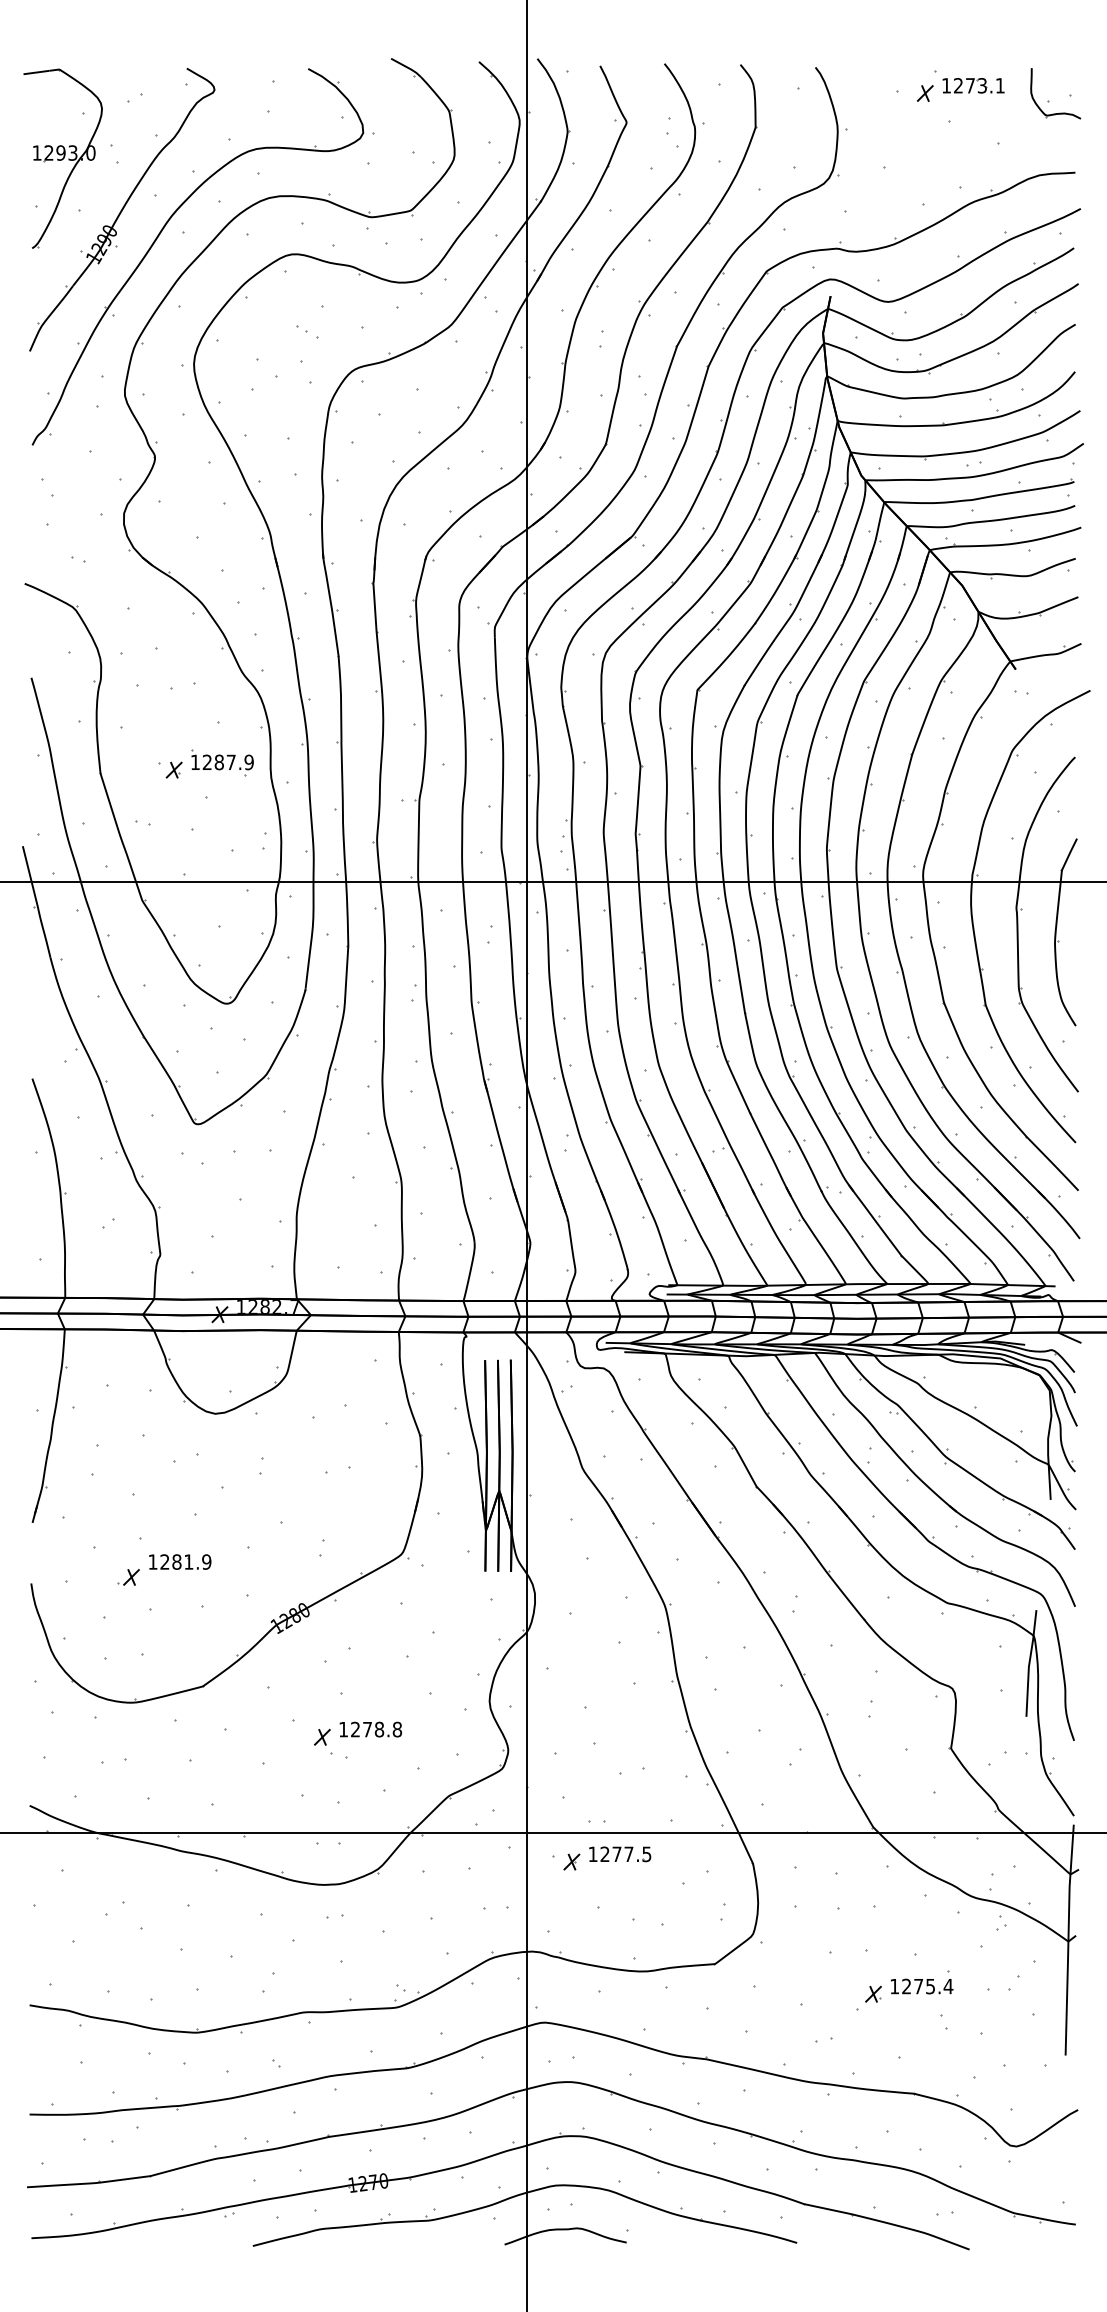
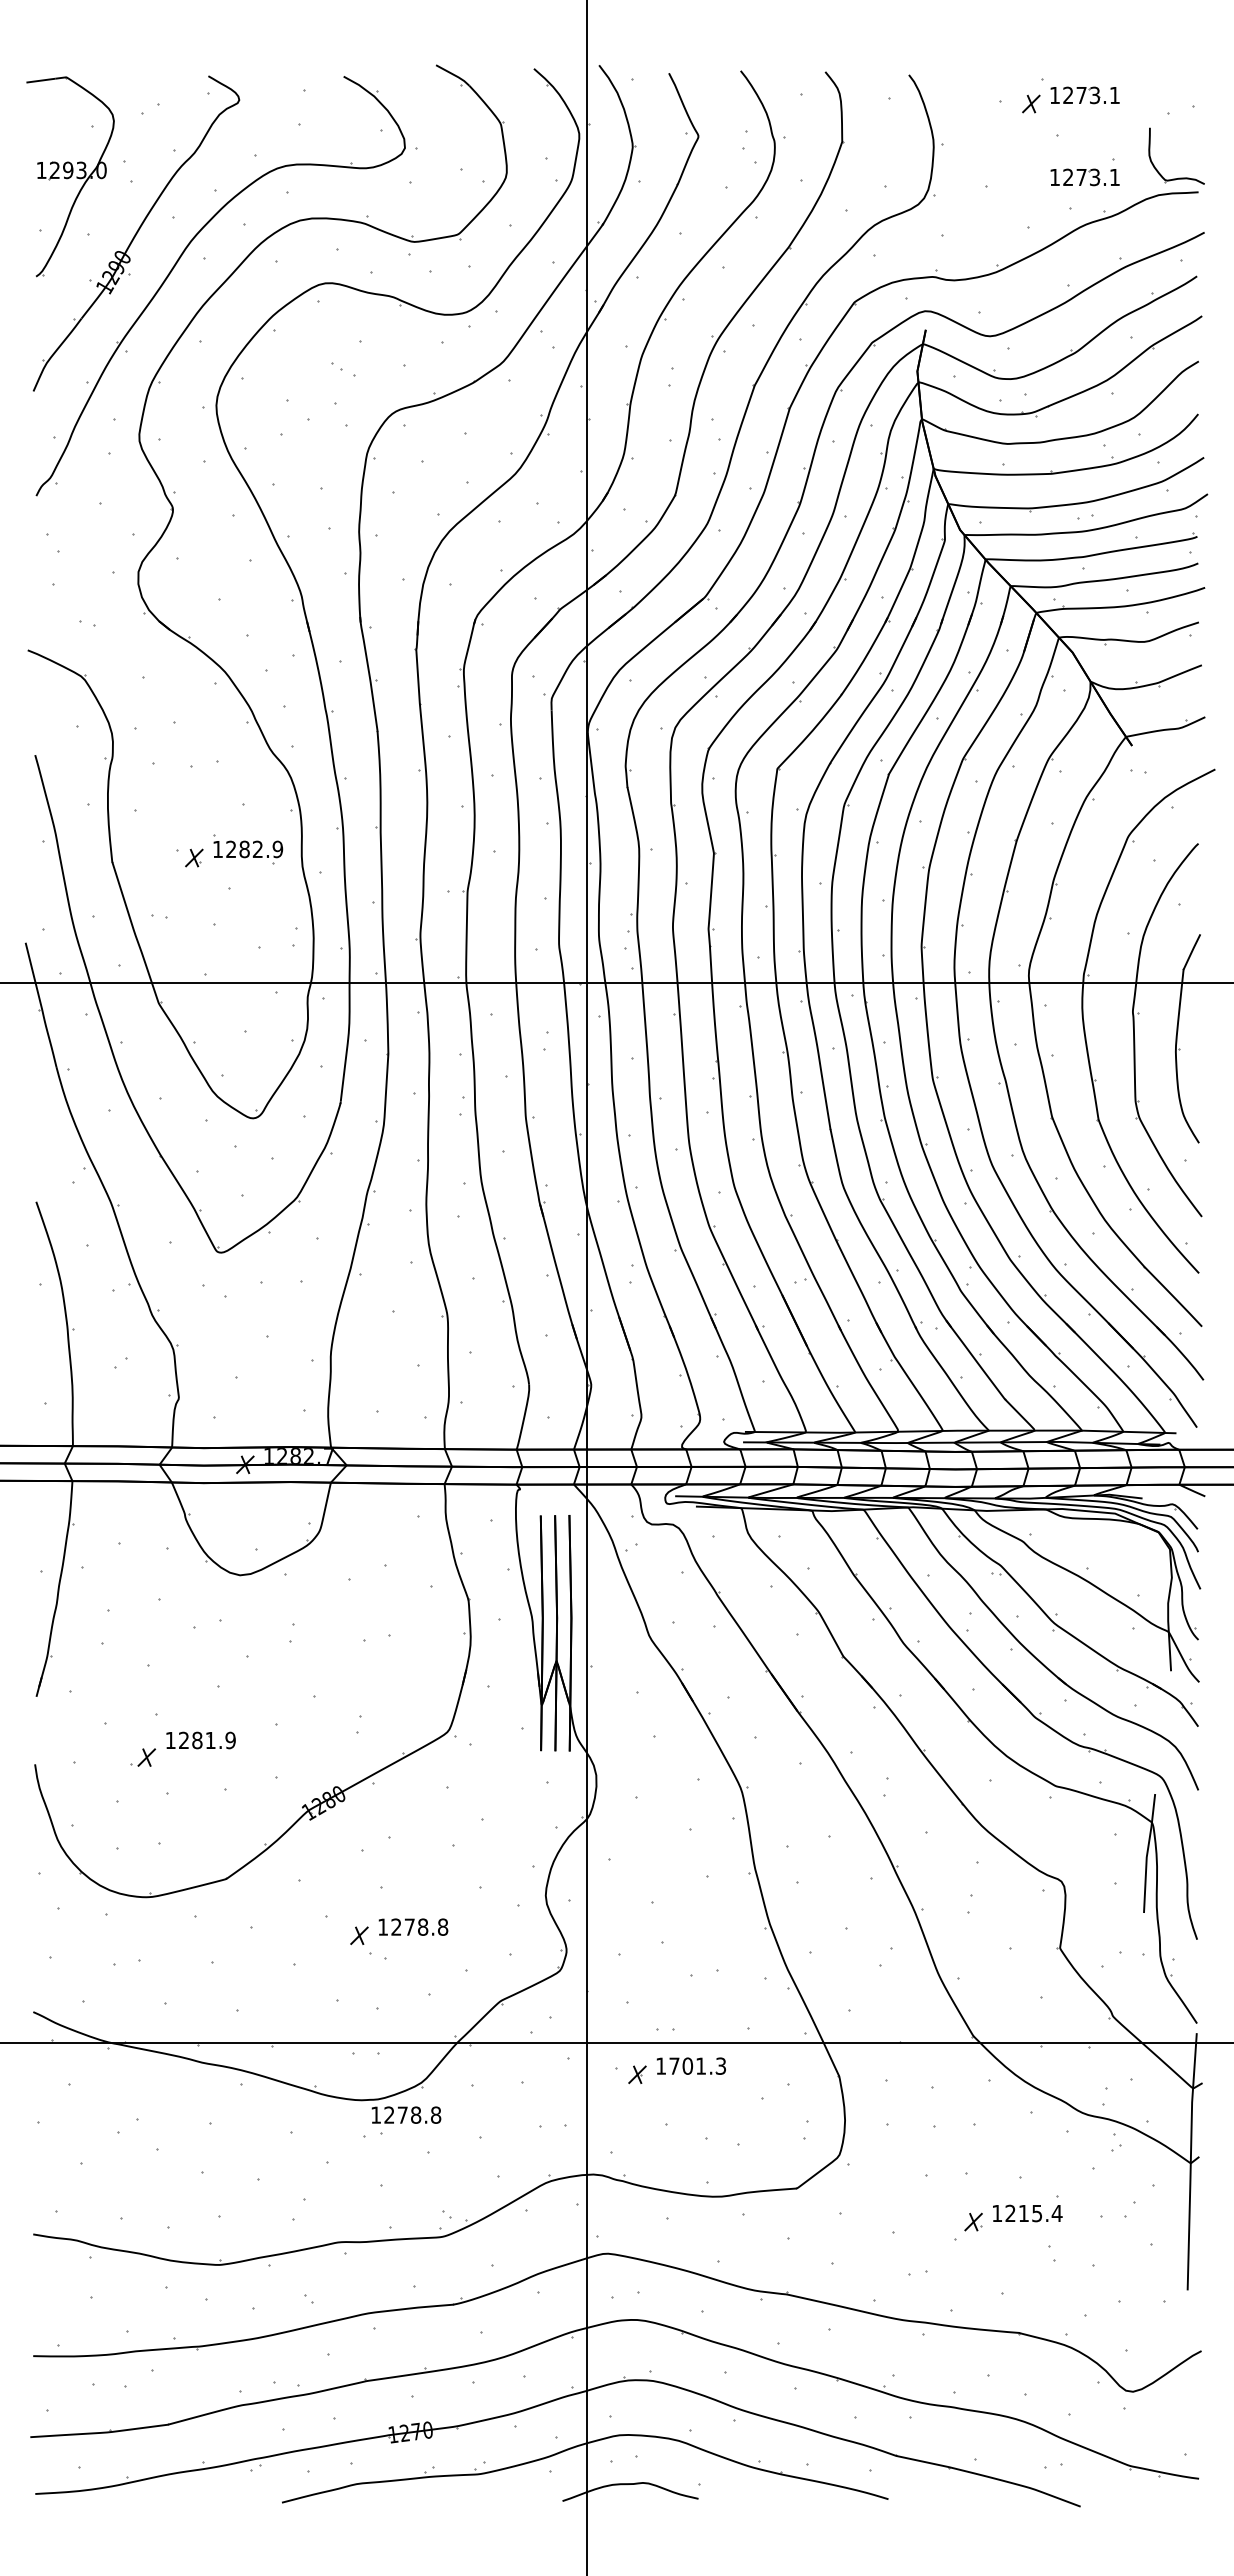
part: (1057, 112) -> (1178, 177), moved
part: (973, 159) -> (1084, 177), added
text: (230, 761) -> (257, 848), 1287.9 -> 1282.9
text: (625, 1853) -> (697, 2065), 1277.5 -> 1701.3
part: (364, 1897) -> (406, 2114), added
text: (918, 1986) -> (1023, 2213), 1275.4 -> 1215.4

